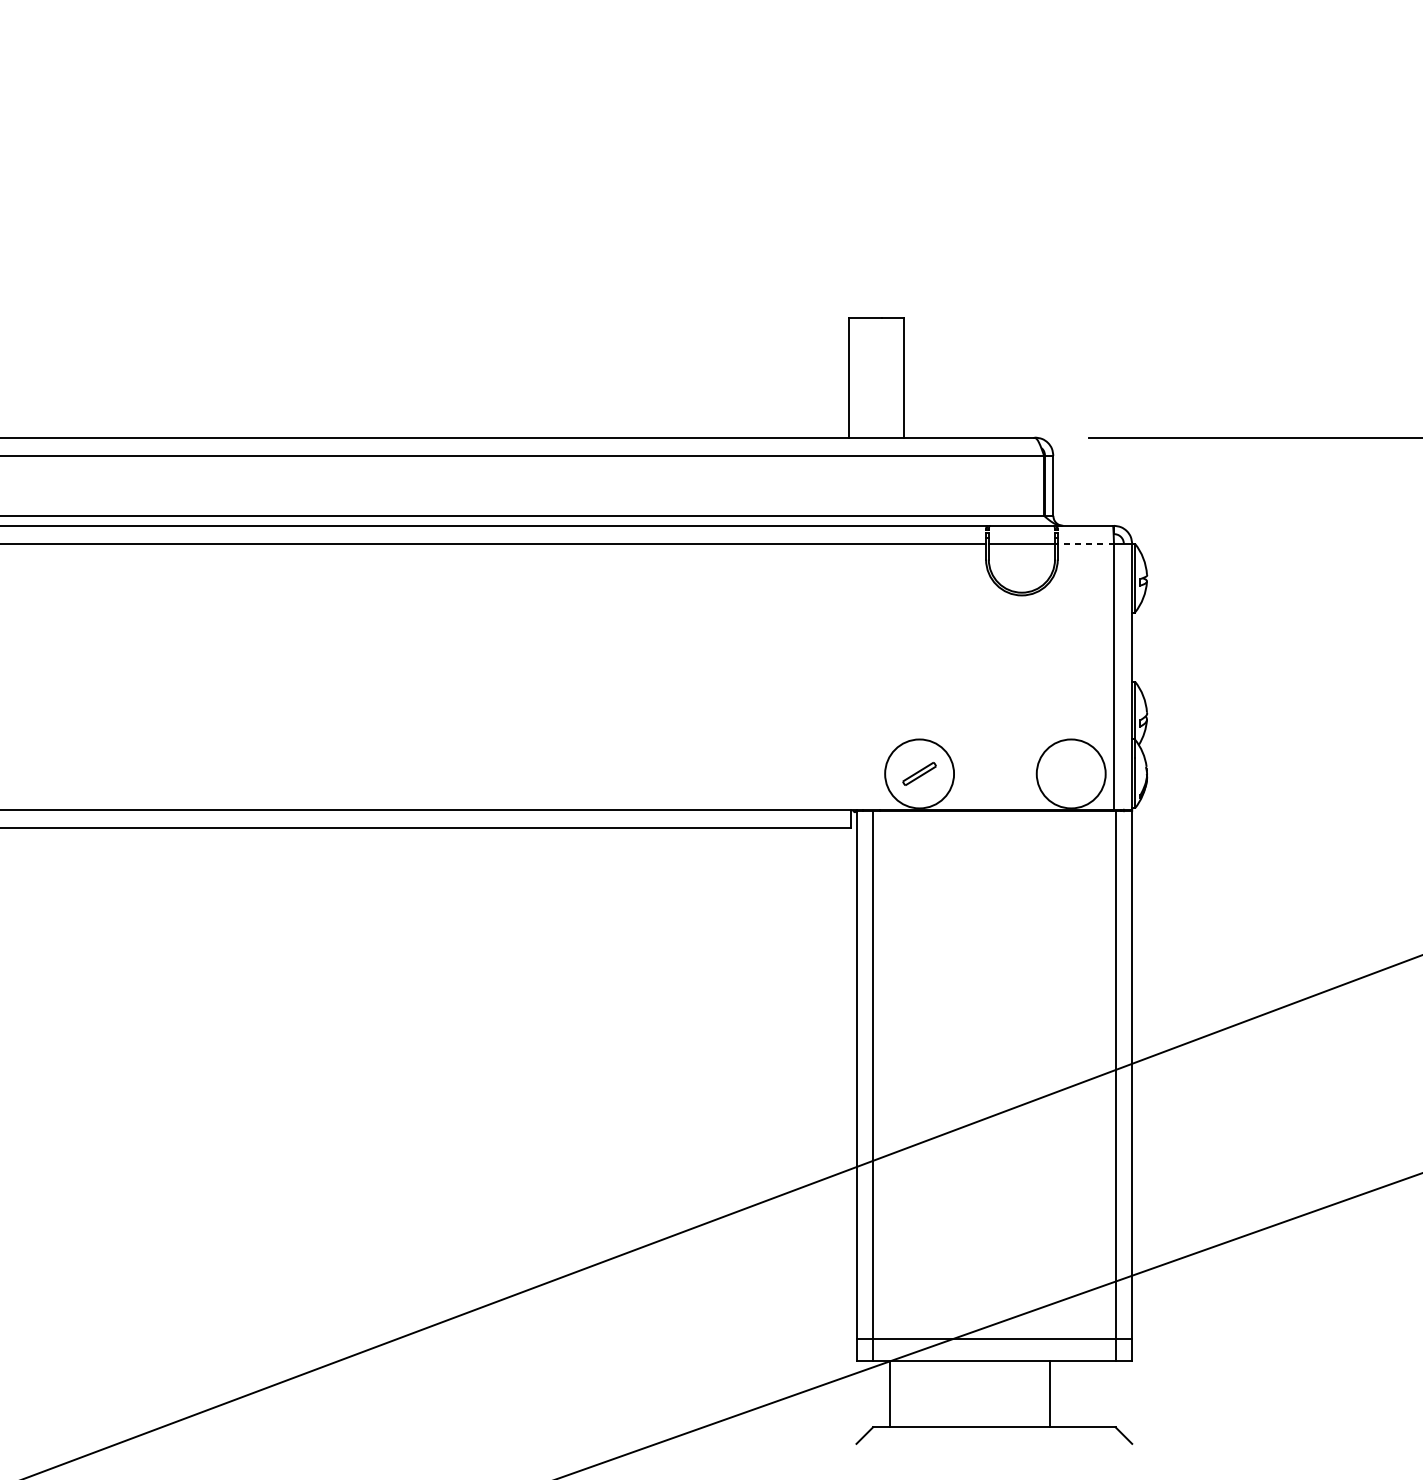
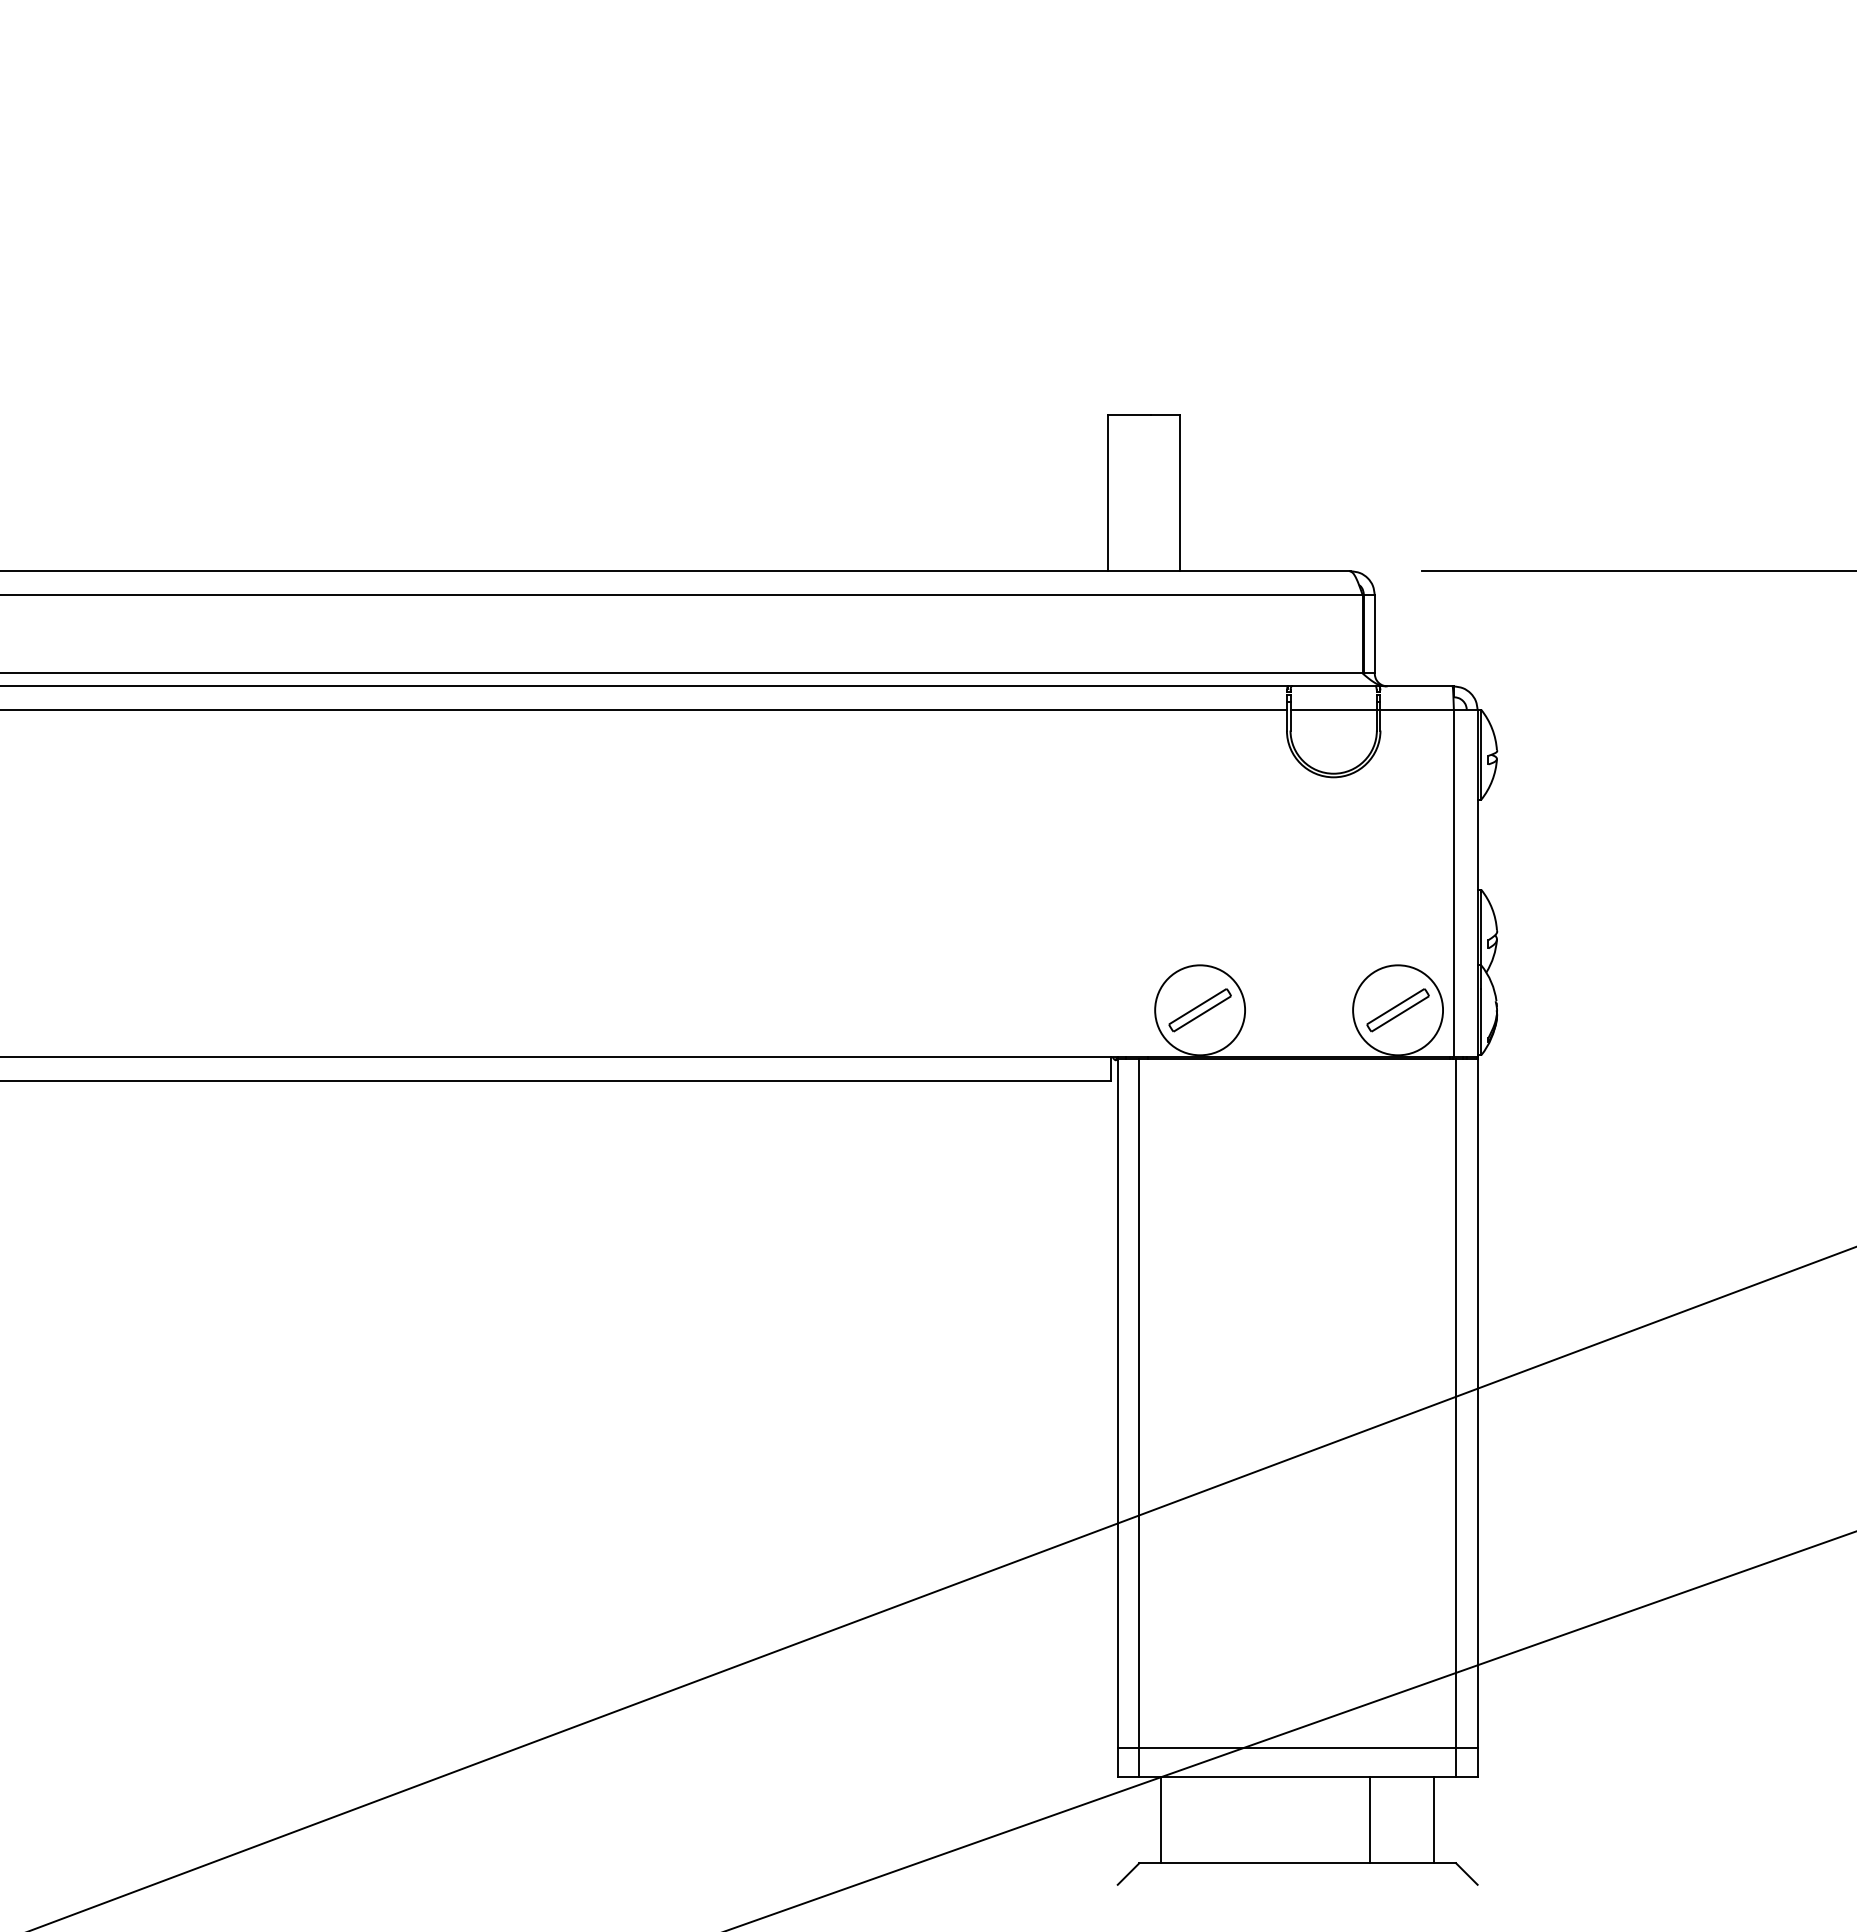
line: (1086, 544) -> (1417, 710), dashed -> solid
part: (919, 774) -> (1199, 1010), size x1.43
part: (1070, 774) -> (1397, 1010), added
line: (1099, 1393) -> (1434, 1819), added

